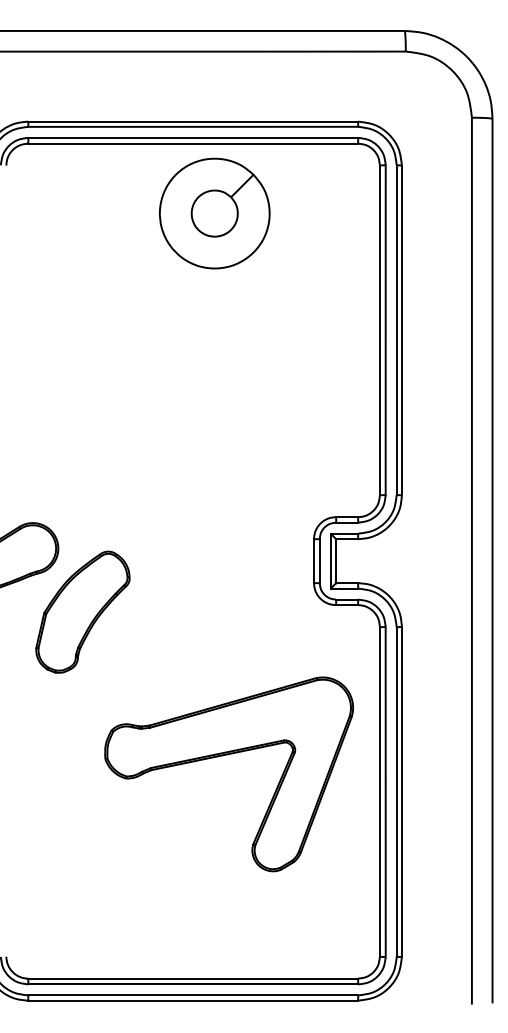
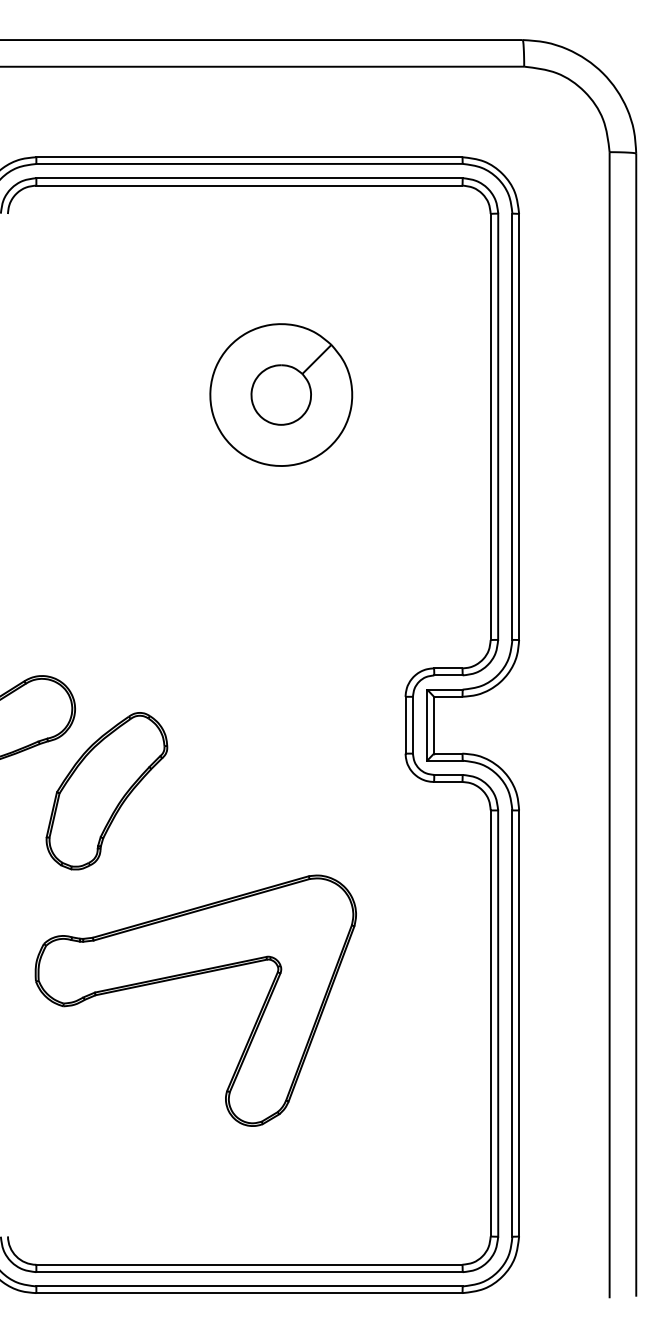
part: (214, 213) -> (281, 394), moved
part: (225, 755) -> (191, 976), moved

